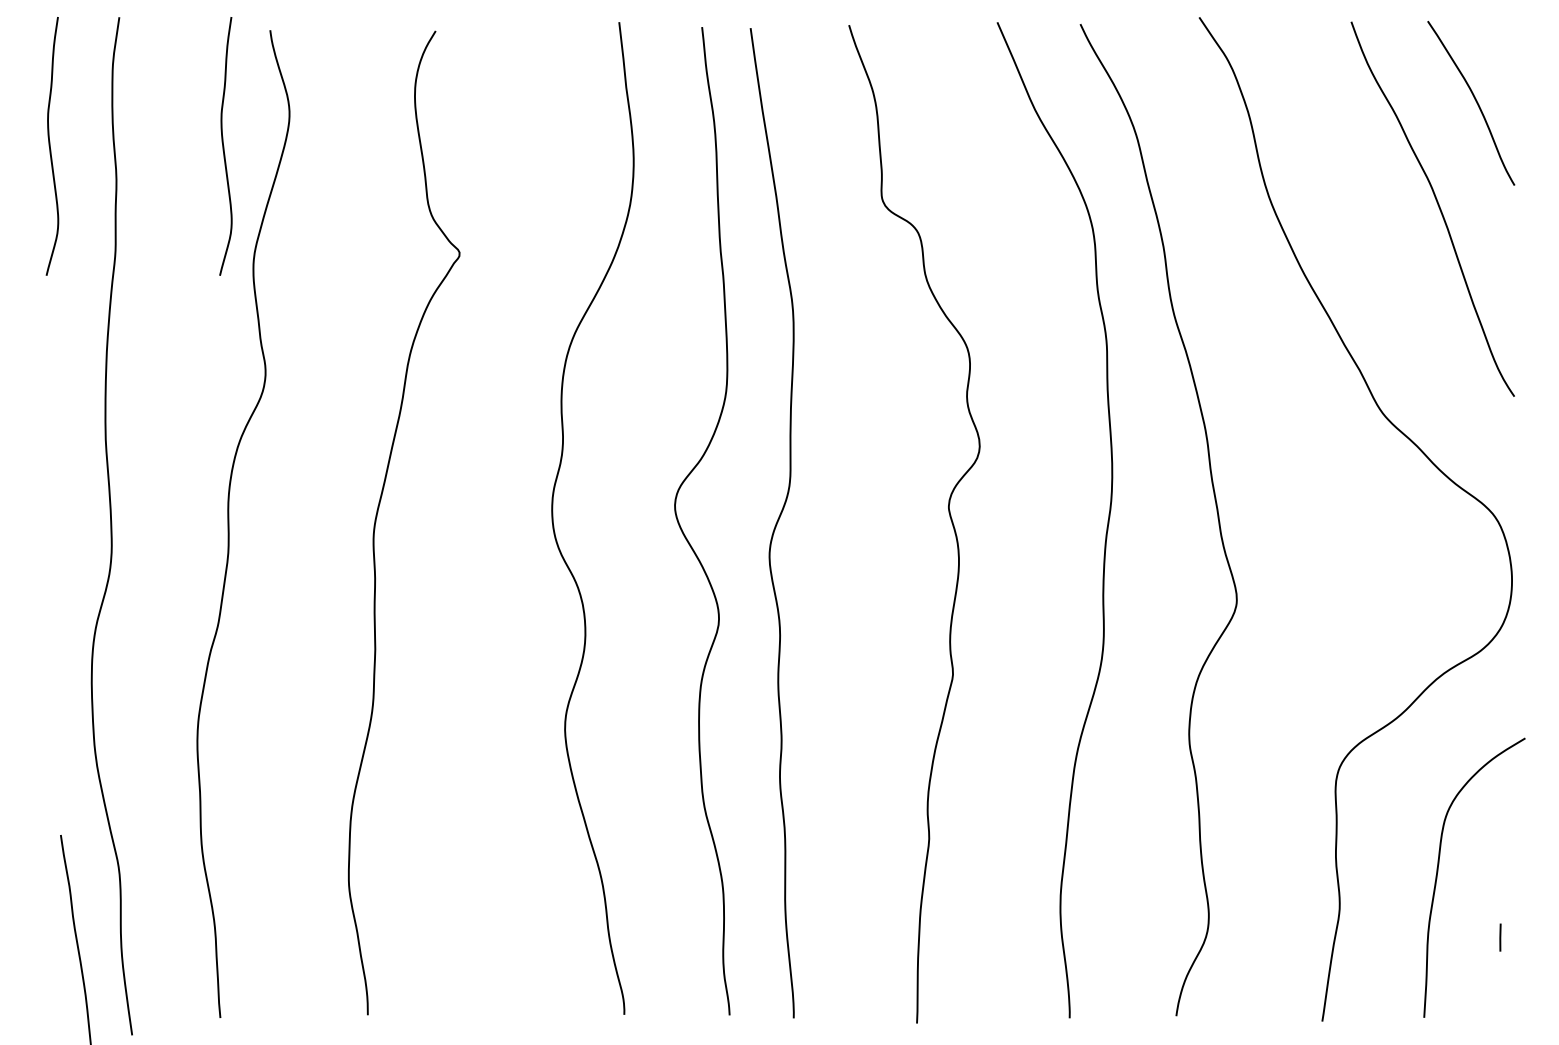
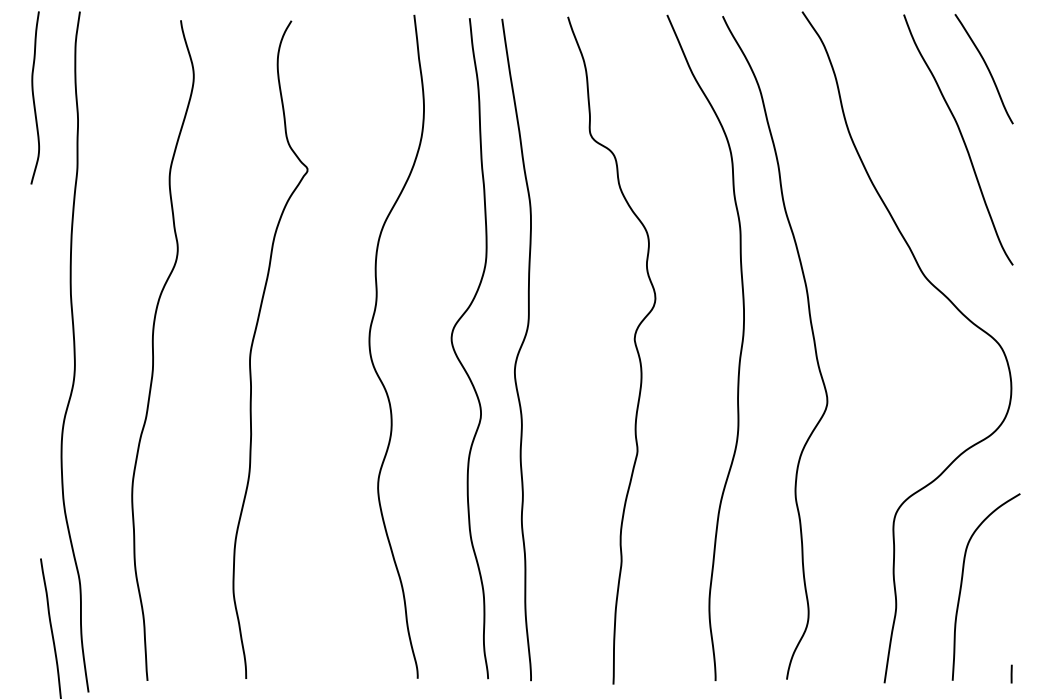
curve: (224, 145) -> (150, 97), removed
line: (1500, 936) -> (1011, 673), moved

